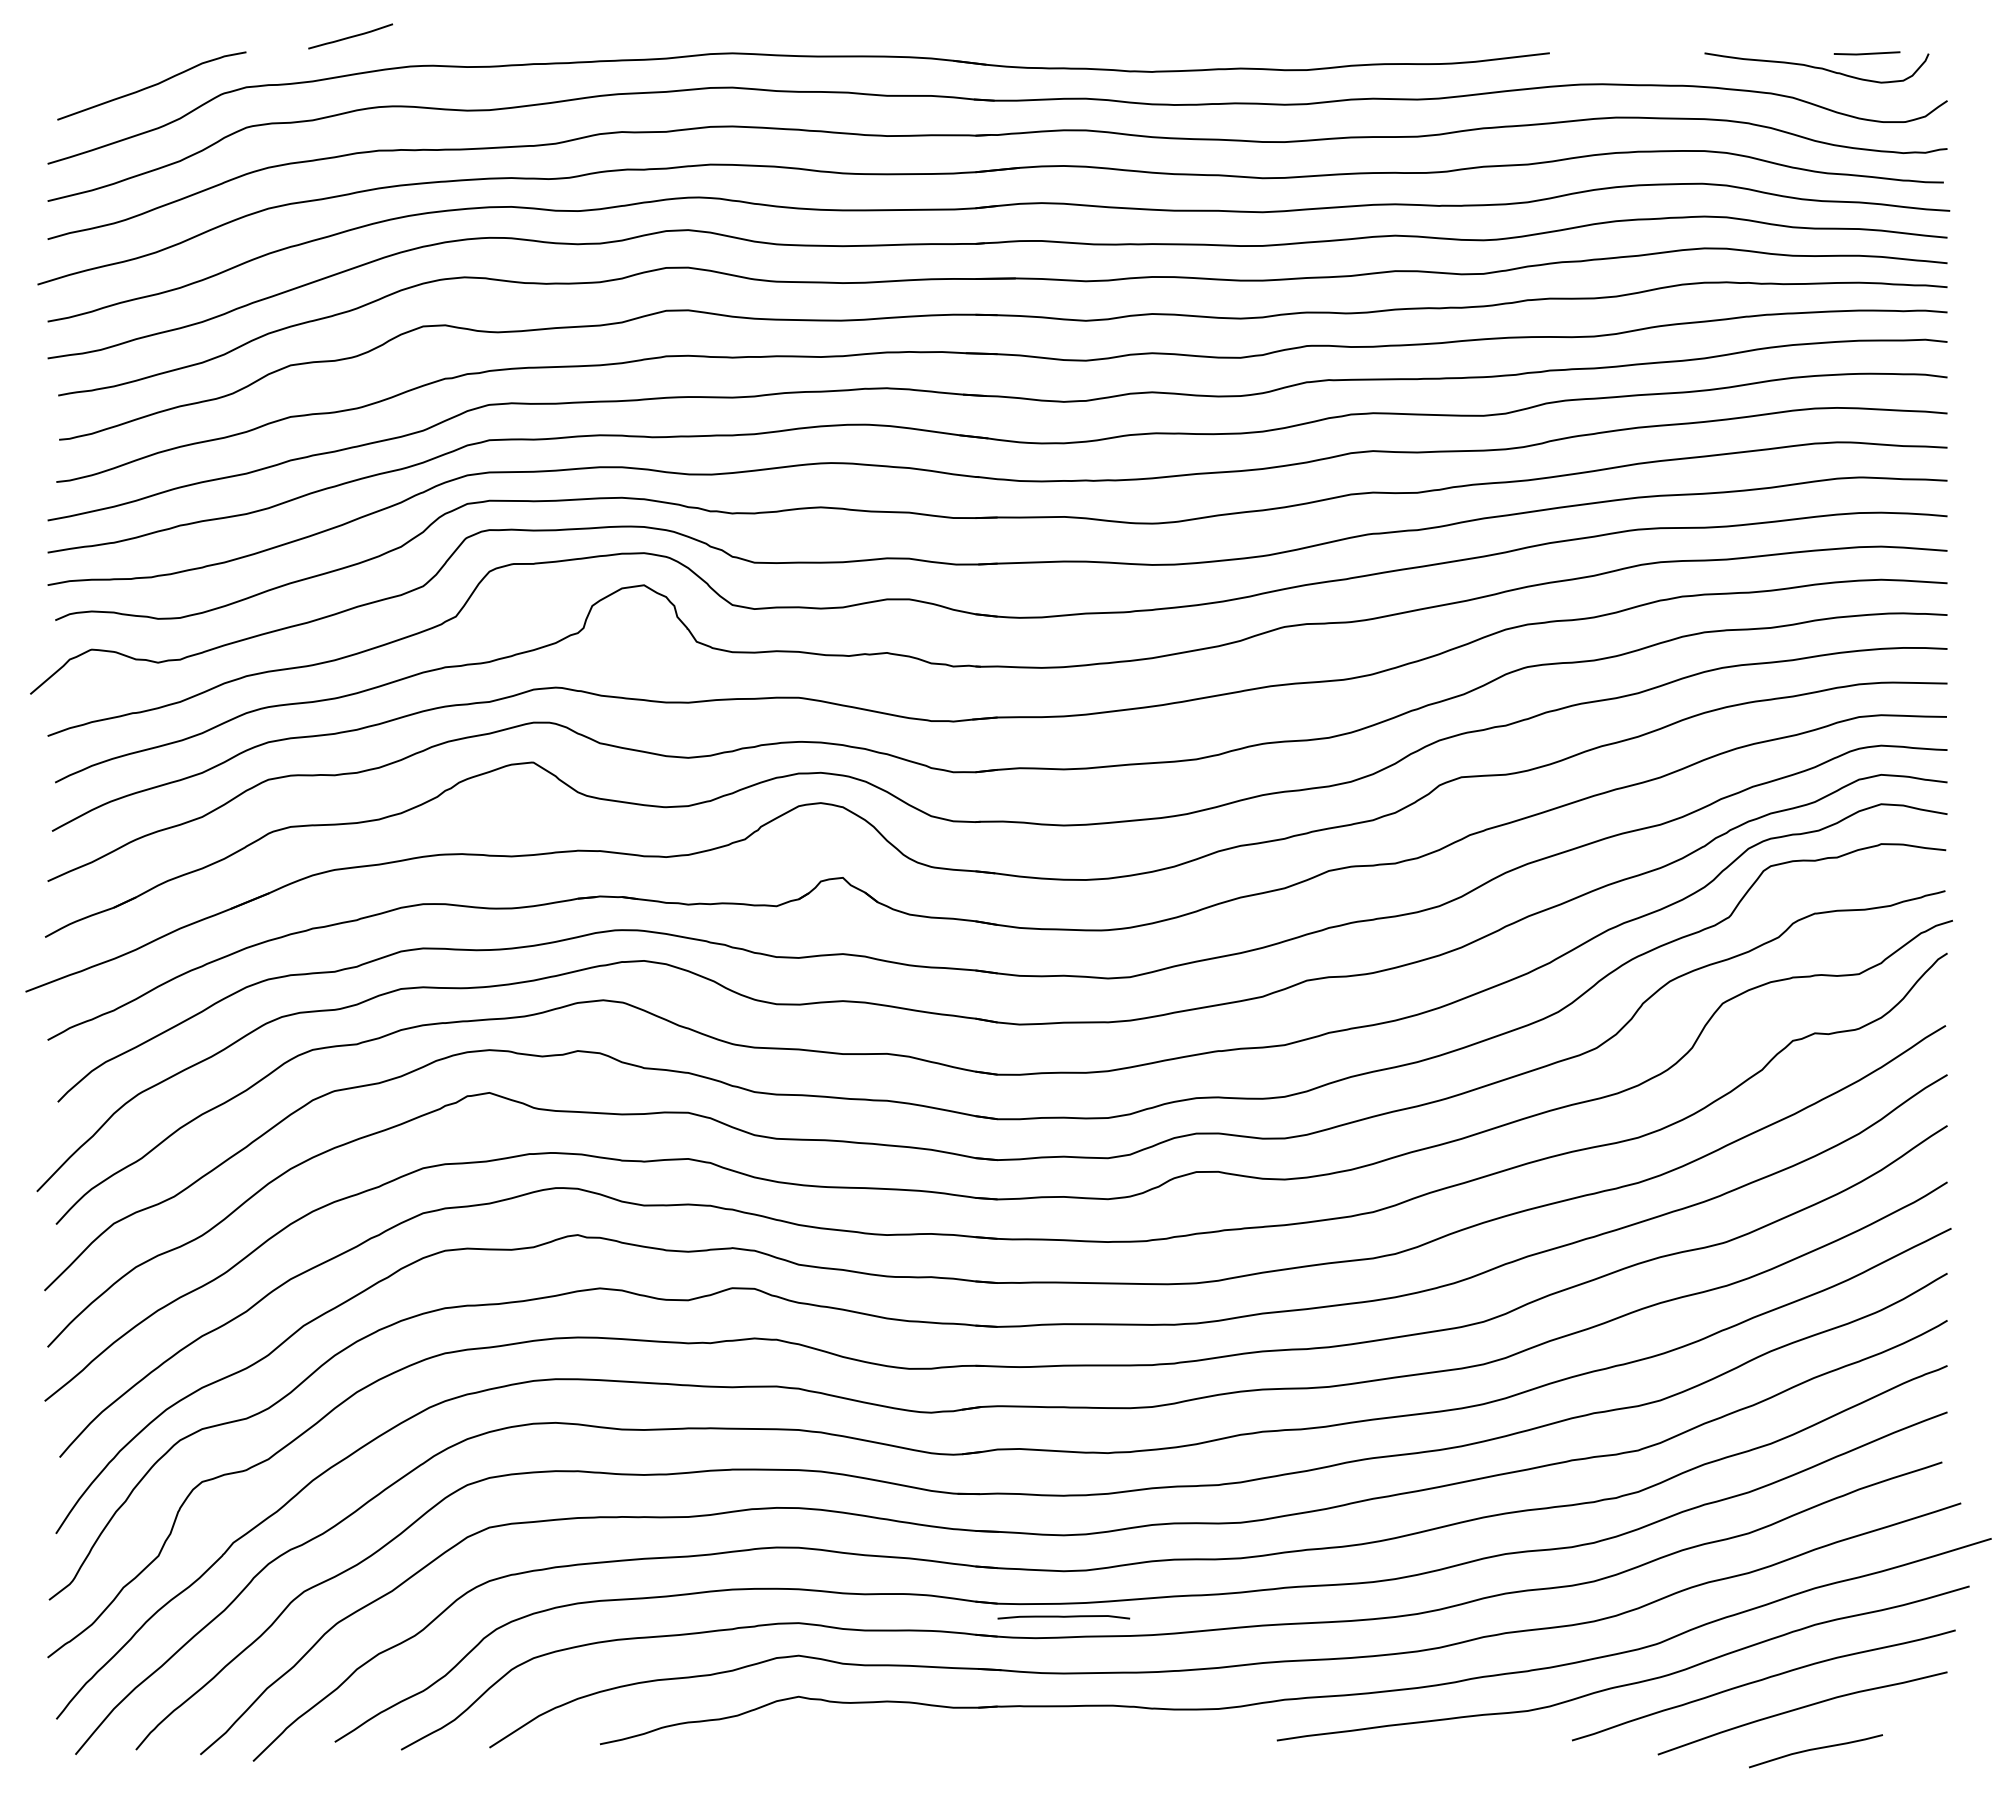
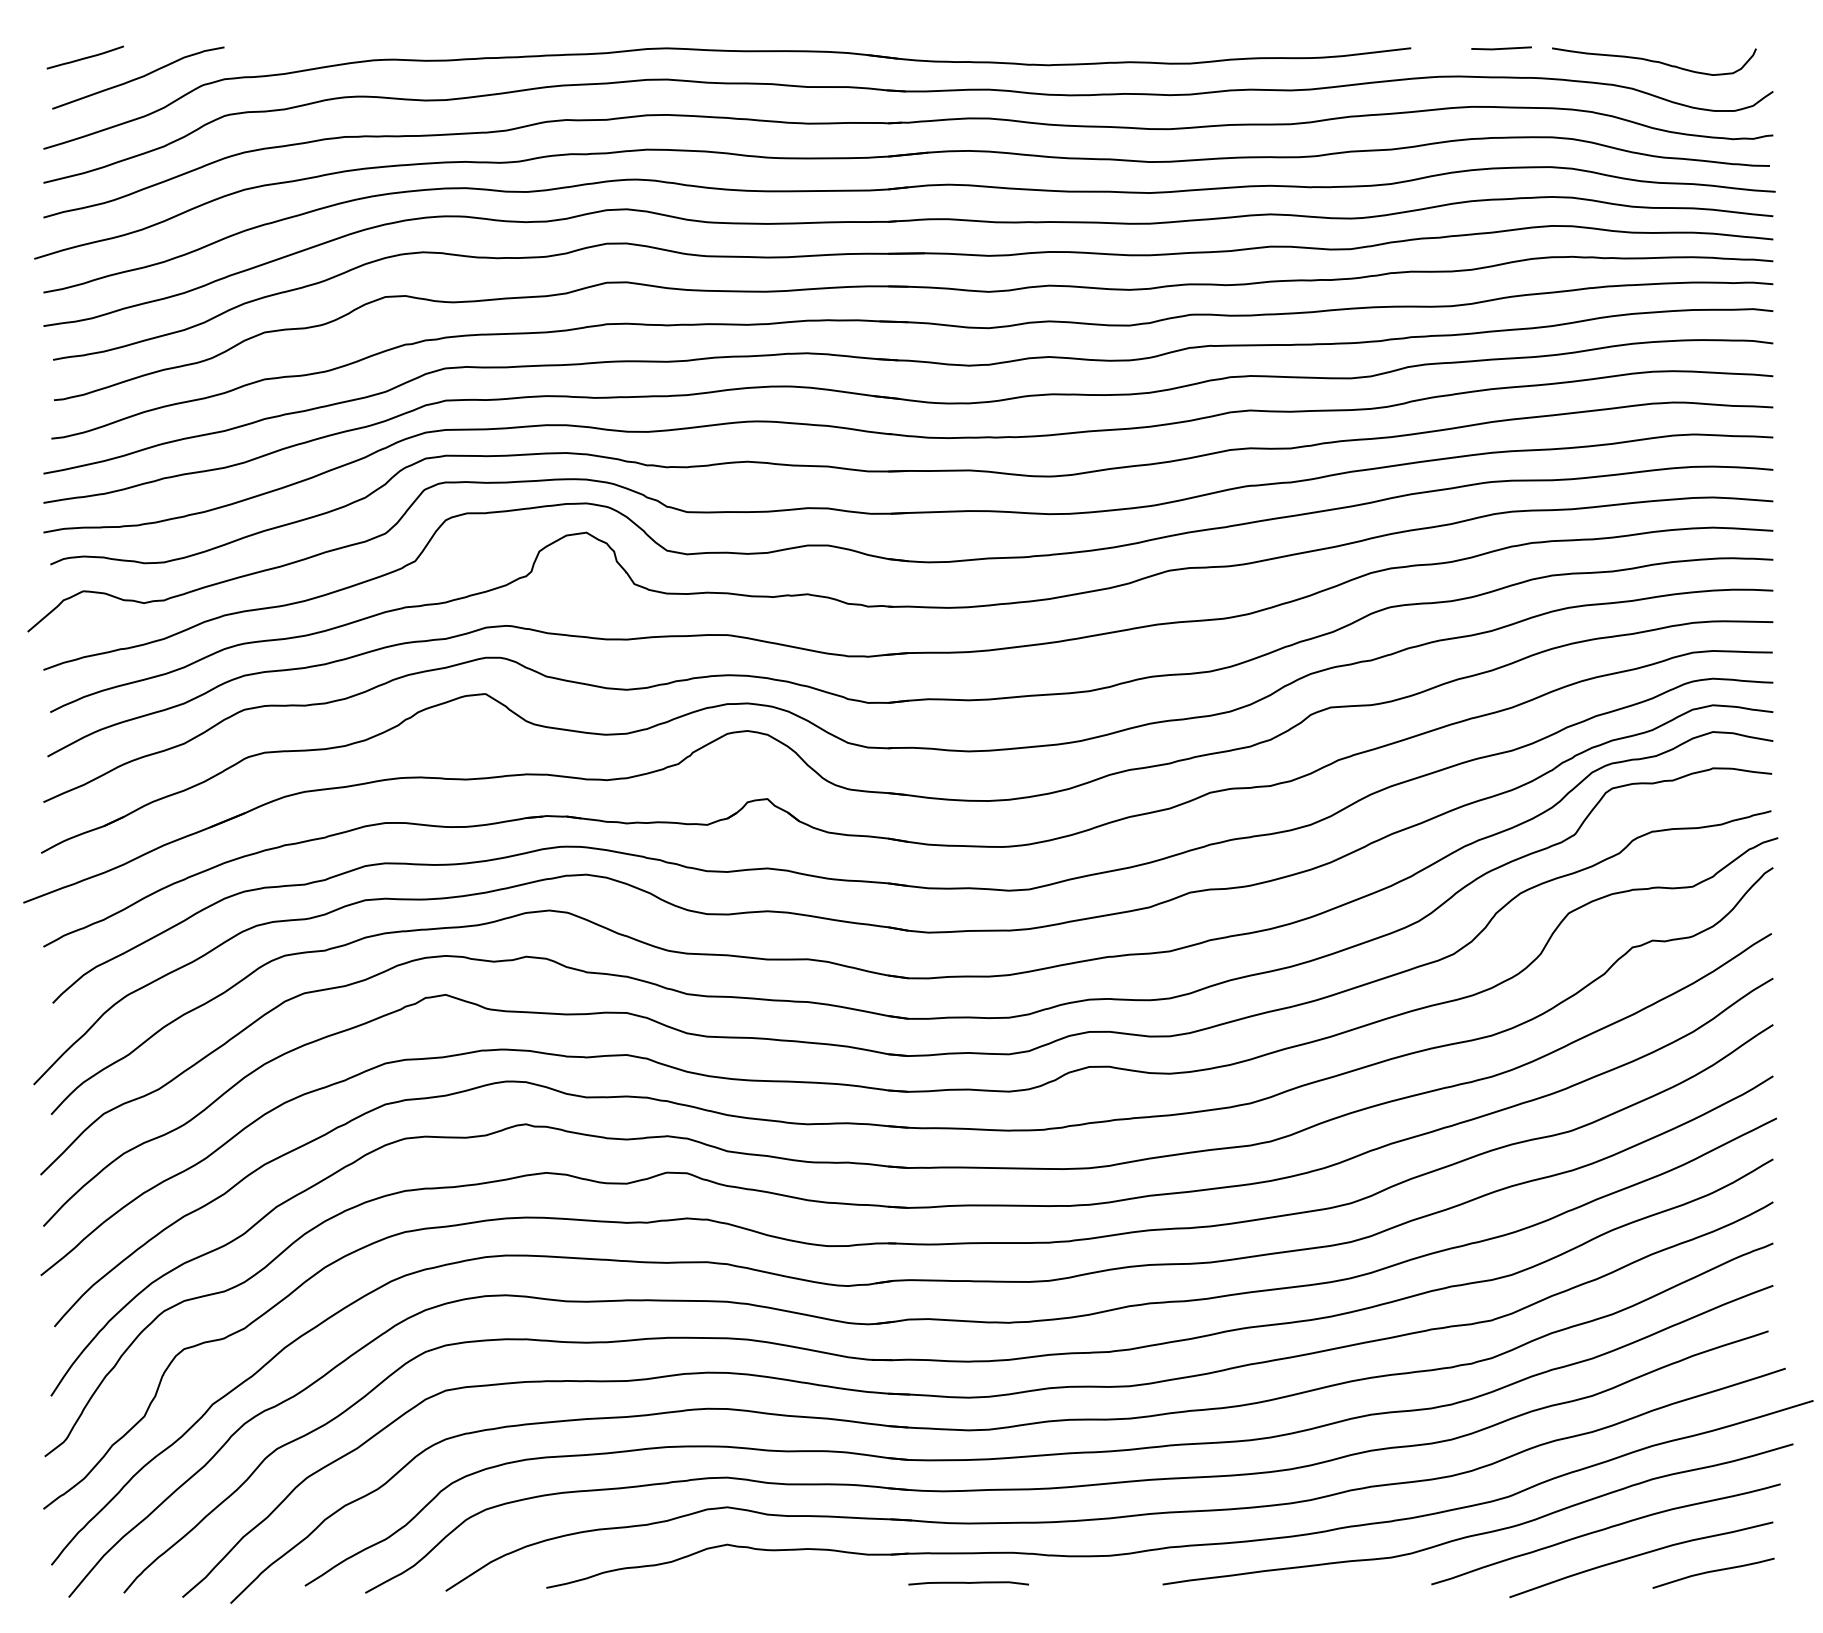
curve: (350, 36) -> (85, 57), moved
line: (1866, 53) -> (1501, 48), moved
curve: (1063, 1617) -> (968, 1583), moved
curve: (1815, 1749) -> (1713, 1571), moved

